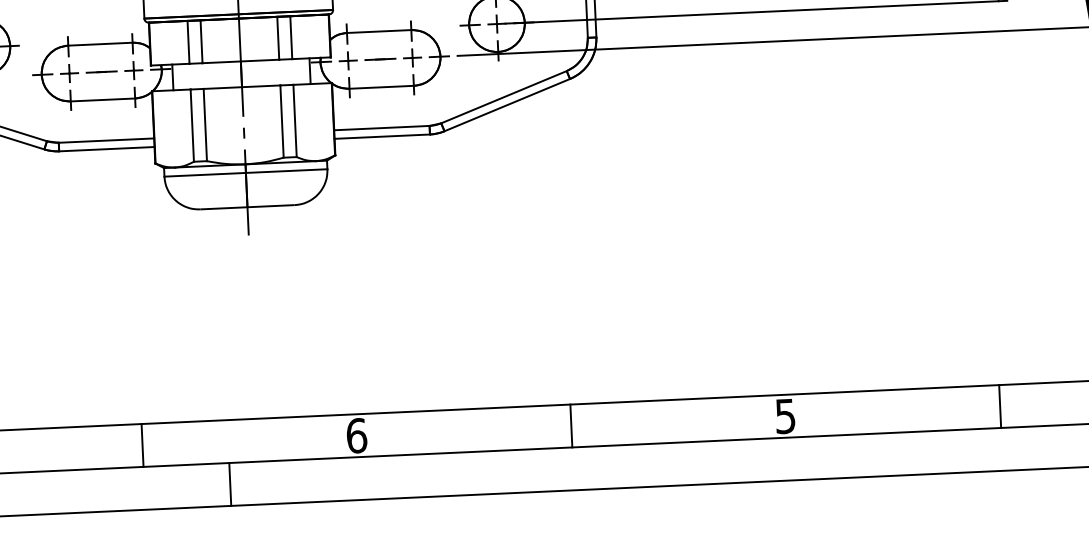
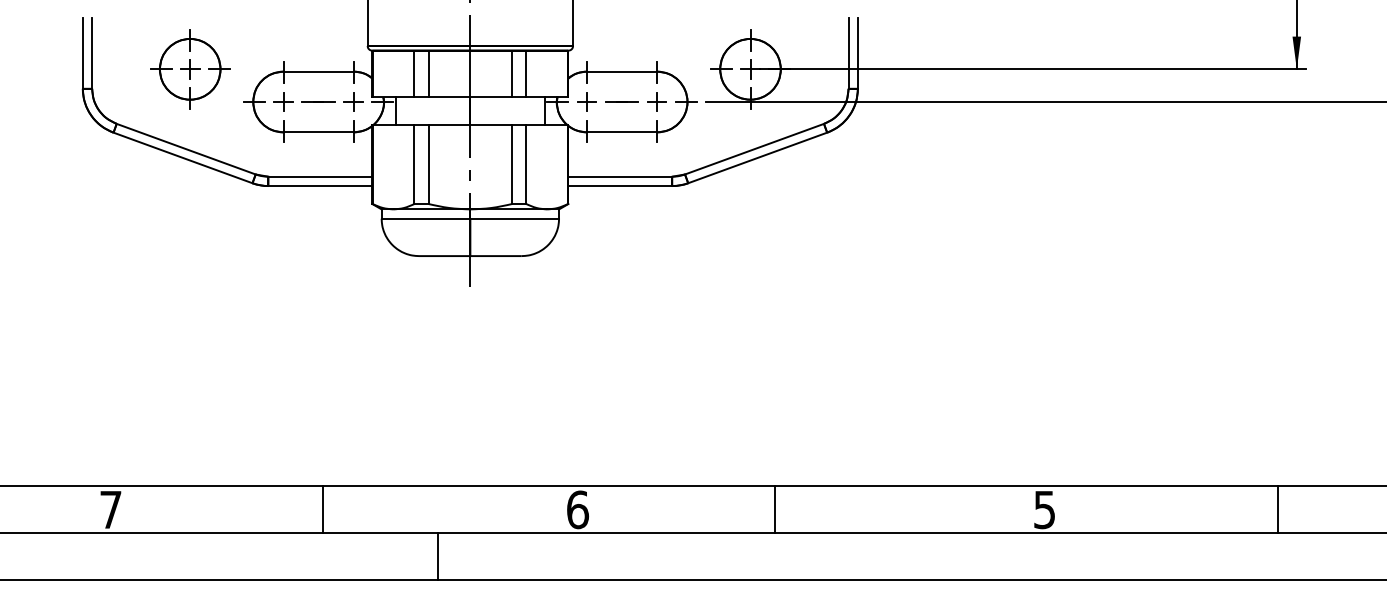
line: (571, 425) -> (774, 509), moved
line: (142, 445) -> (322, 509), moved

